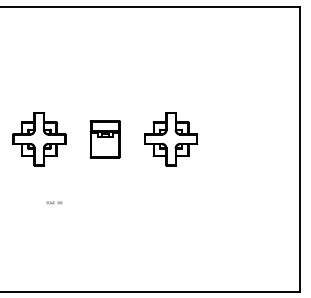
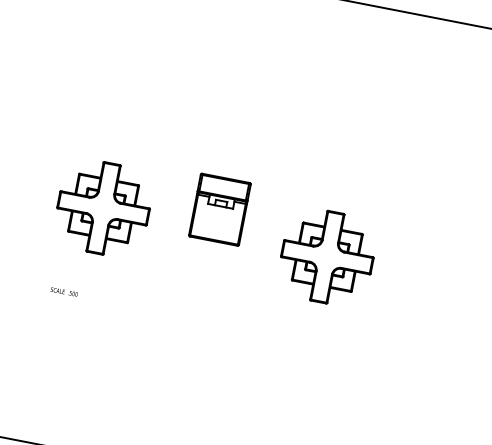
part: (39, 139) -> (103, 208), moved
part: (171, 139) -> (327, 257), moved
text: (54, 202) -> (64, 291), moved

